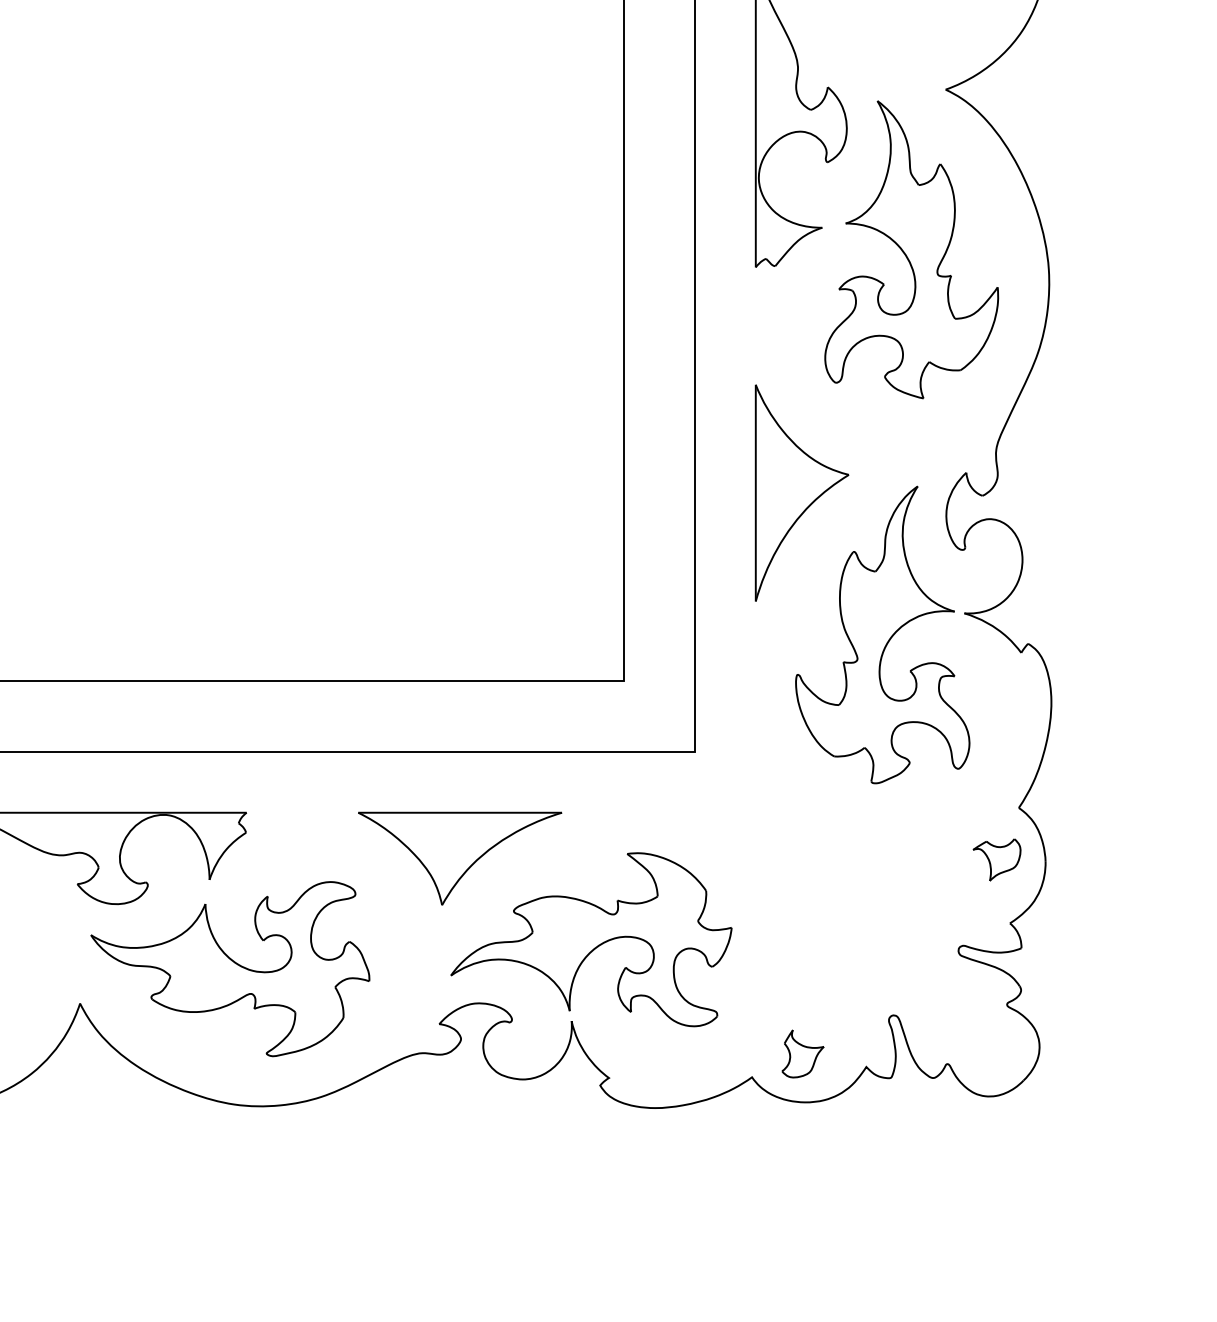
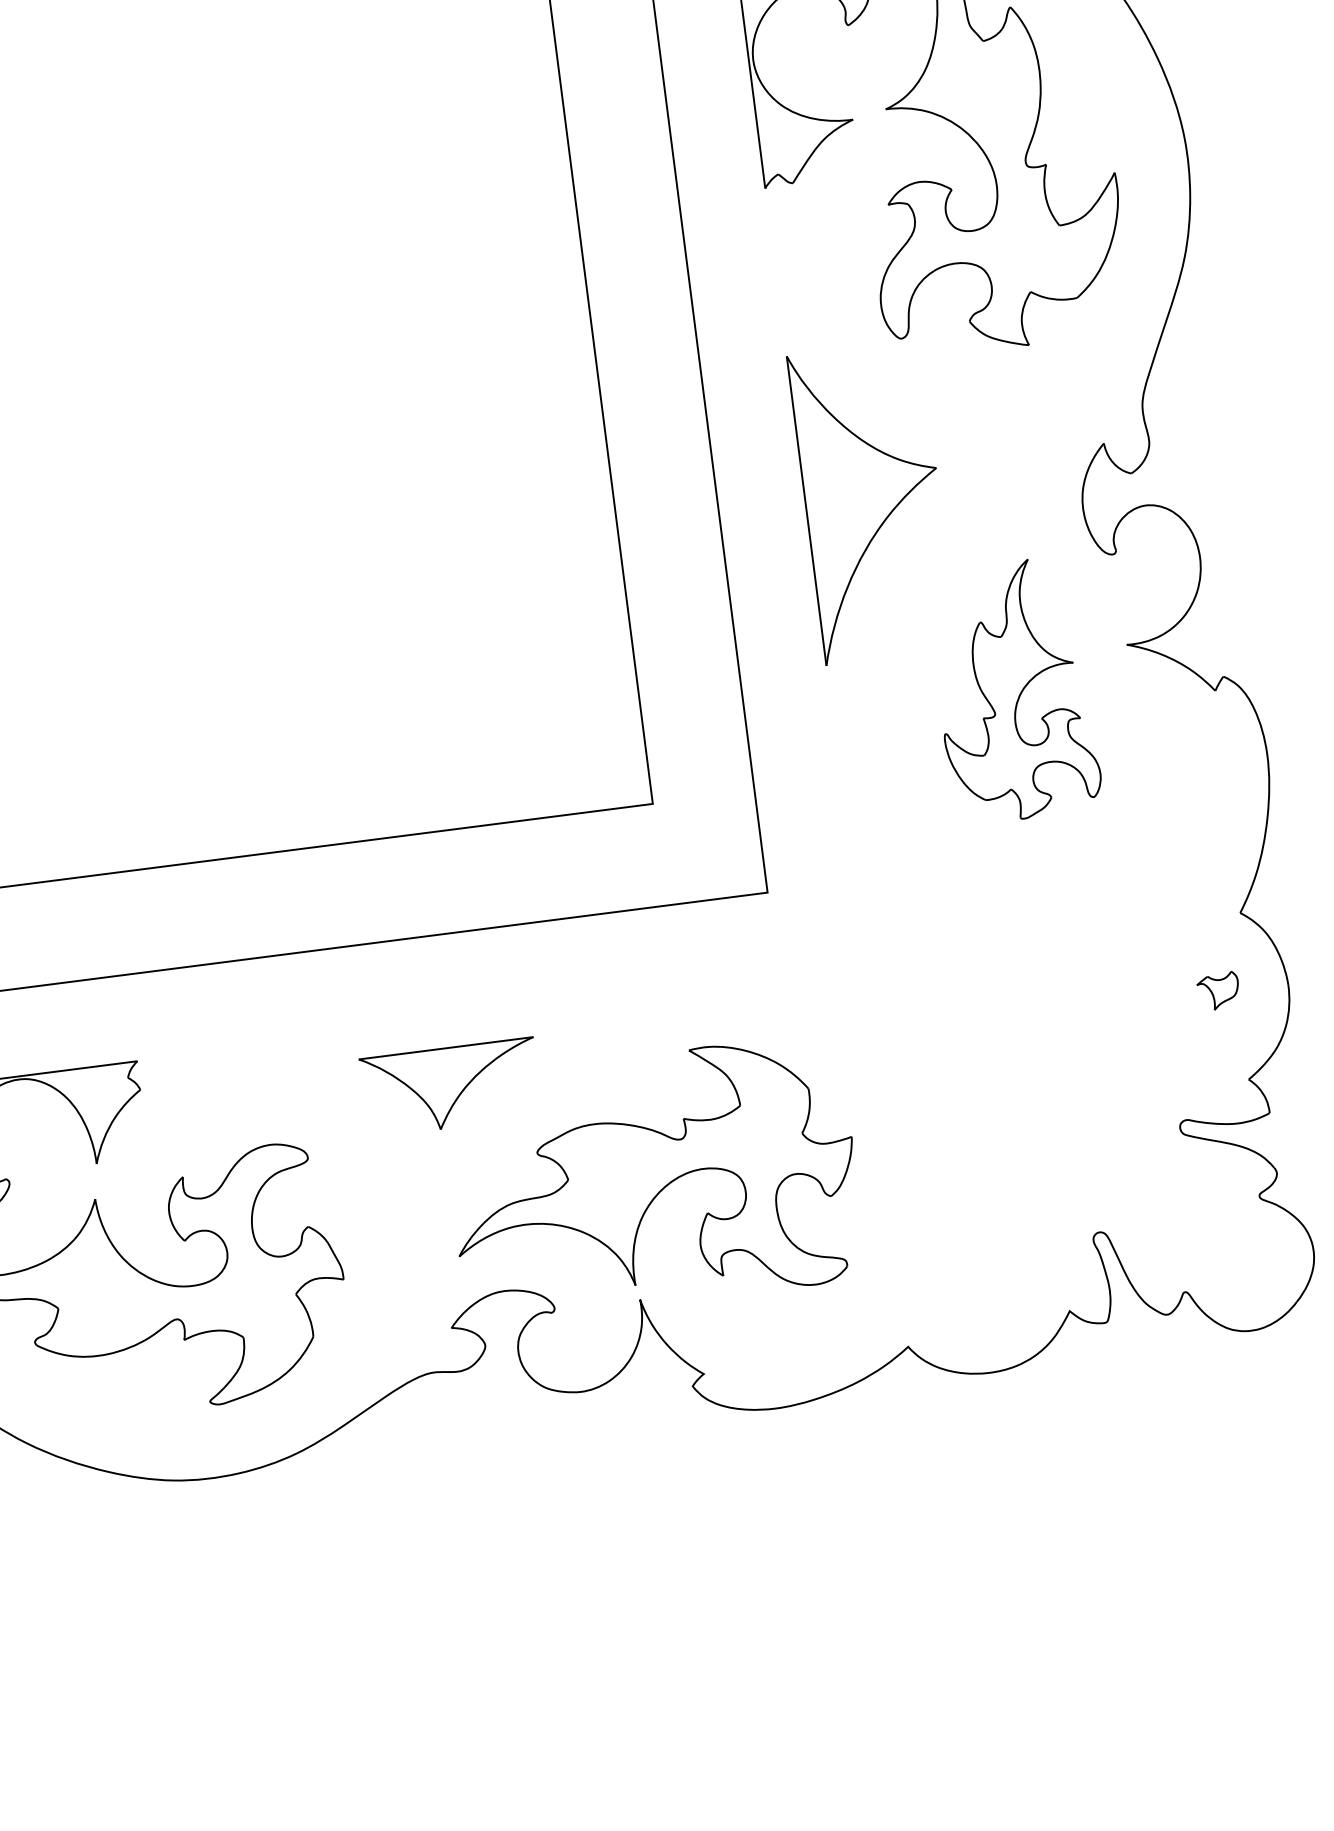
part: (882, 634) -> (1013, 690), size x0.6
part: (460, 858) -> (451, 1087), size x0.6
part: (996, 859) -> (1217, 990), size x0.6
part: (802, 1053) -> (975, 1303), removed

